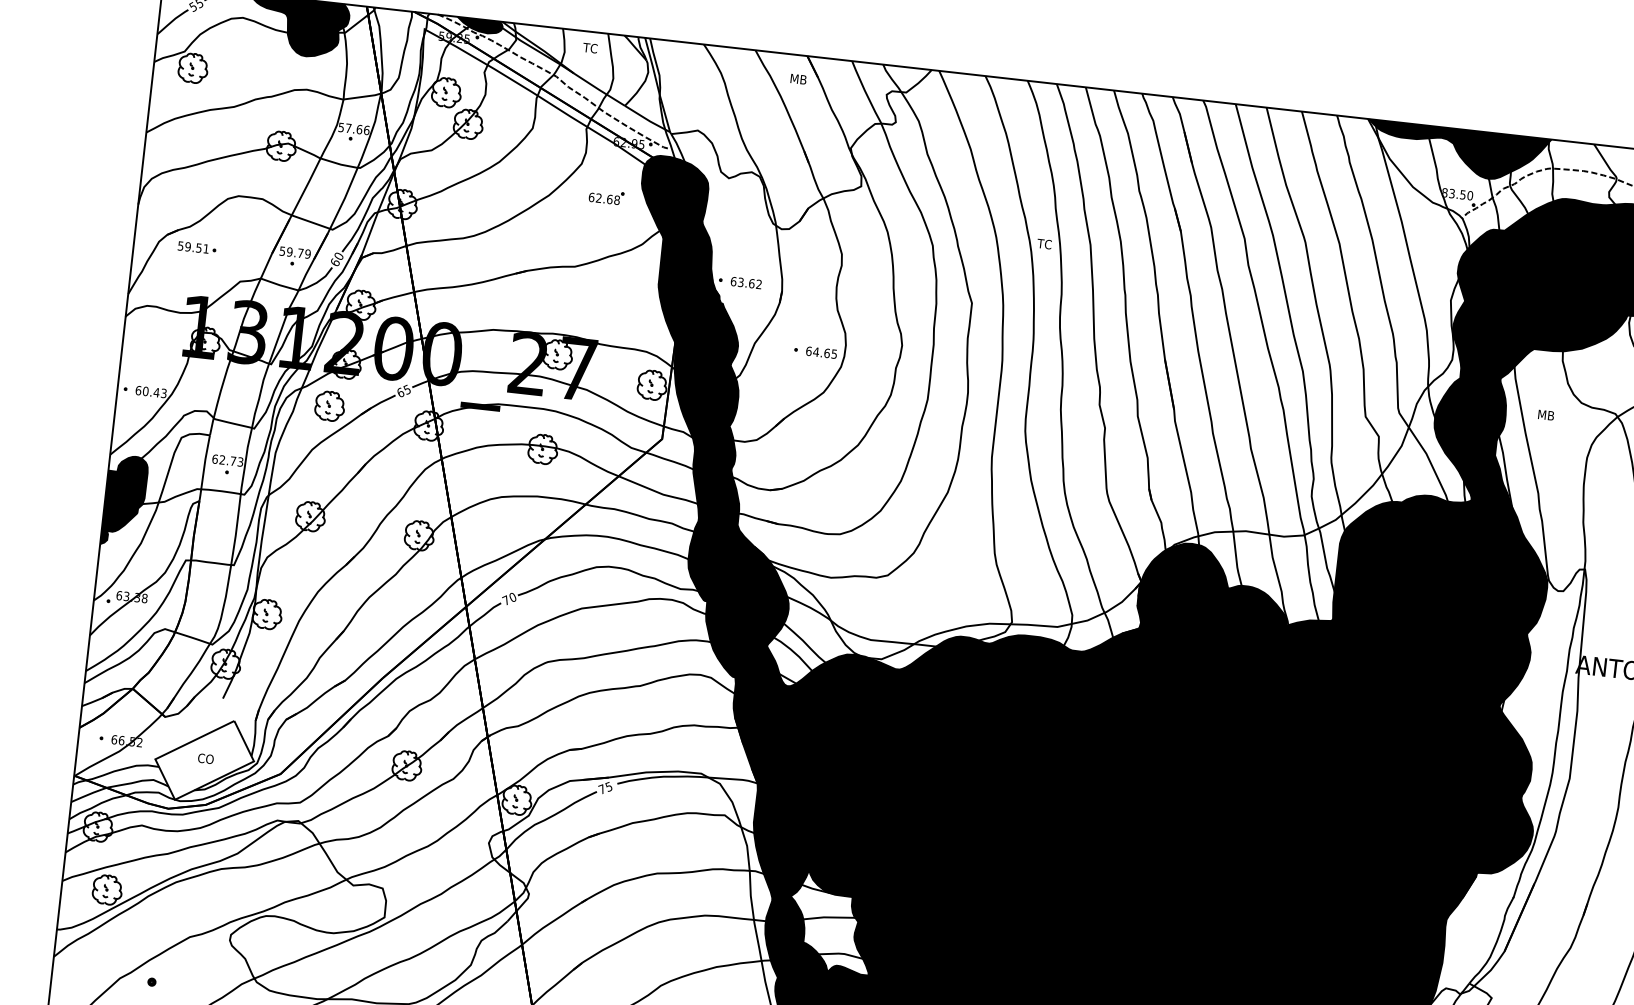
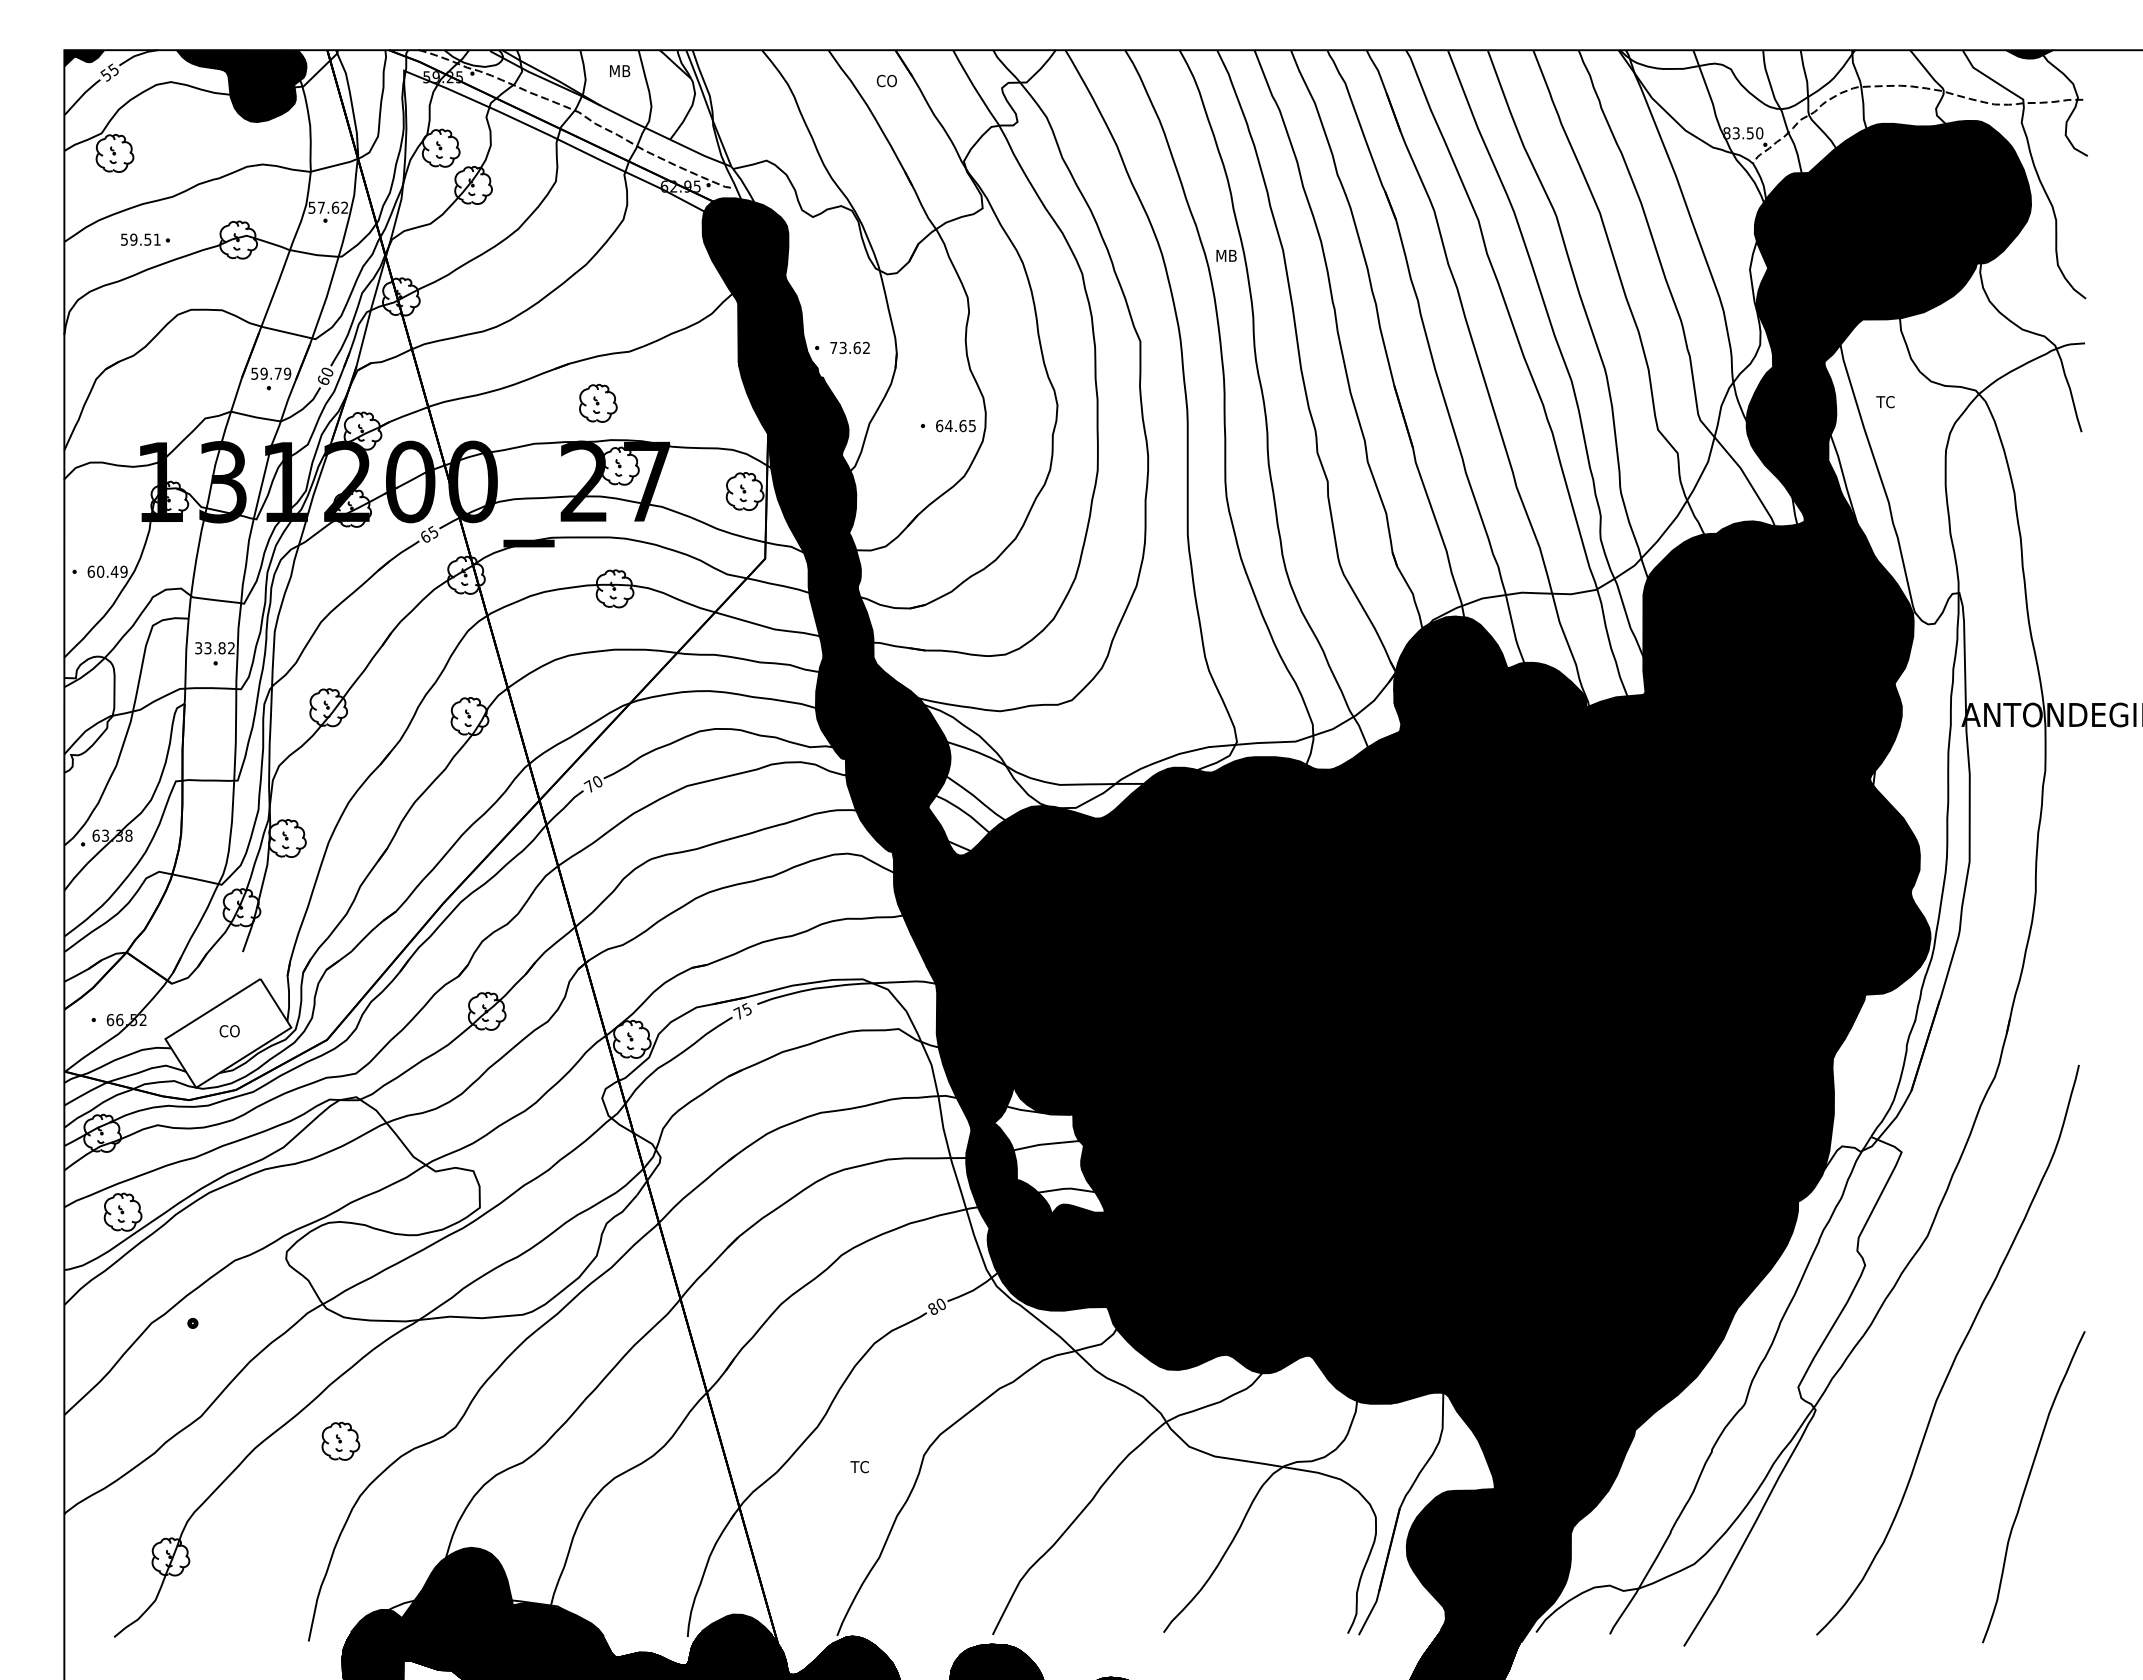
fill: (479, 25) -> (473, 58), removed
text: (591, 48) -> (619, 71), TC -> MB
text: (797, 78) -> (886, 80), MB -> CO
text: (366, 130) -> (344, 207), 57.66 -> 57.62
fill: (1457, 152) -> (1737, 79), removed
part: (606, 197) -> (659, 258), removed
text: (1045, 243) -> (1225, 255), TC -> MB
part: (197, 247) -> (145, 239), moved
text: (733, 281) -> (833, 347), 63.62 -> 73.62
text: (163, 393) -> (123, 571), 60.43 -> 60.49
part: (330, 406) -> (598, 403), moved
text: (1545, 415) -> (1886, 402), MB -> TC
text: (227, 460) -> (214, 648), 62.73 -> 33.82
fill: (124, 501) -> (89, 714), removed

